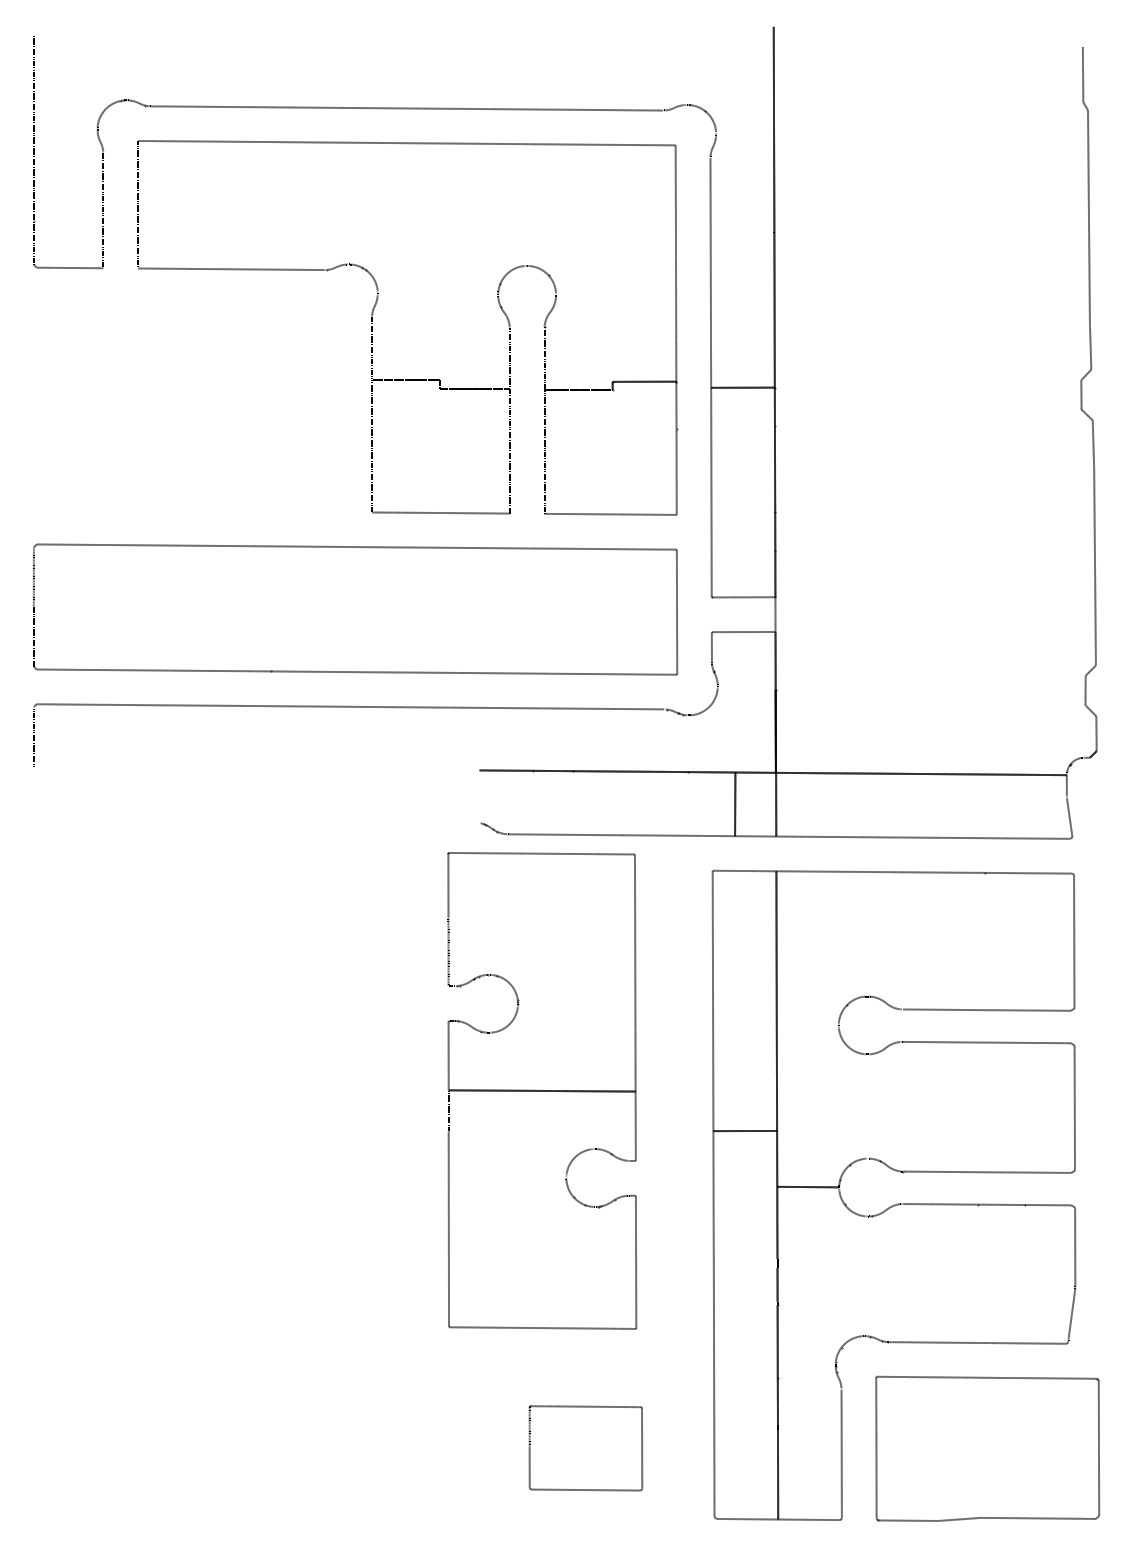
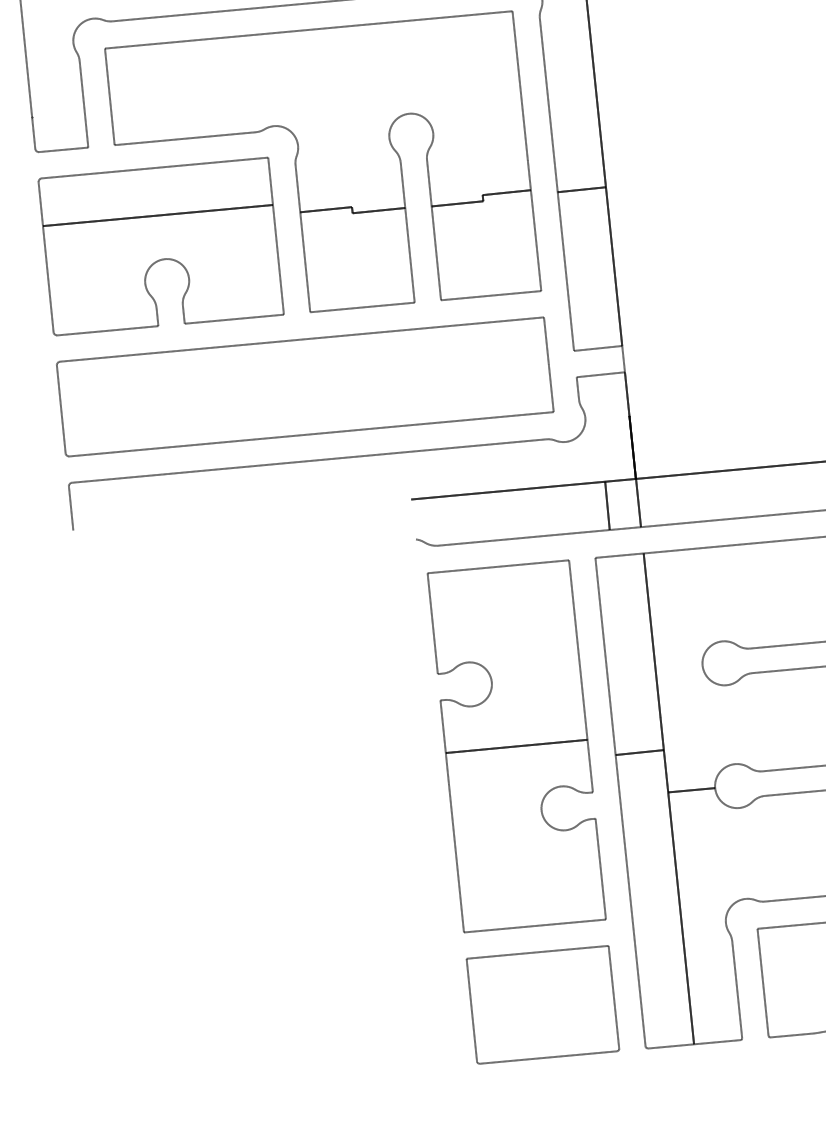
part: (185, 423) -> (162, 258), added
part: (542, 1090) -> (516, 746), moved
part: (585, 1448) -> (542, 1005), size x1.67

